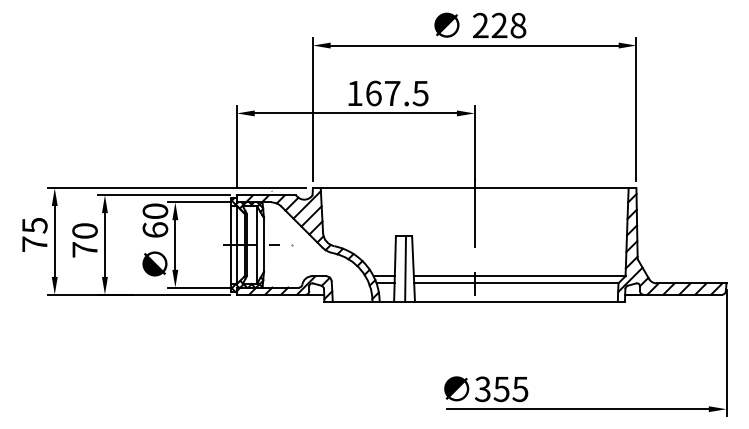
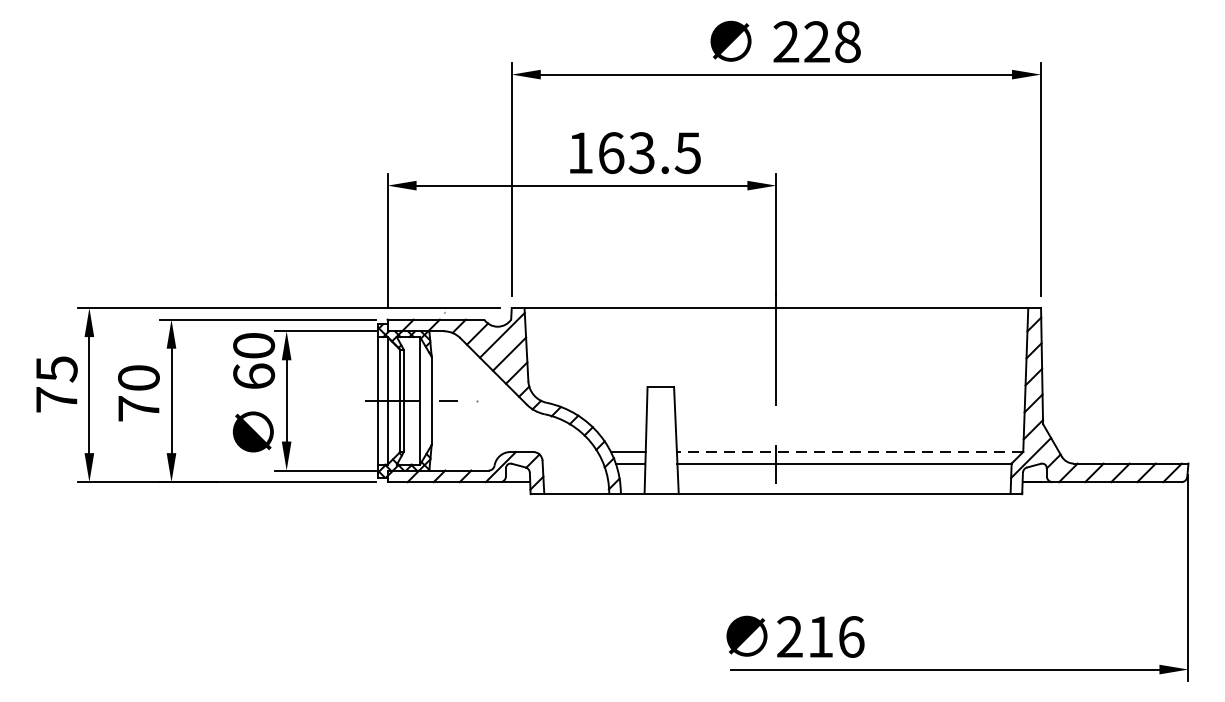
text: (392, 93) -> (641, 153), 167.5 -> 163.5
line: (405, 268) -> (663, 439), removed
line: (519, 276) -> (849, 452), solid -> dashed
text: (501, 389) -> (820, 637), 355 -> 216

